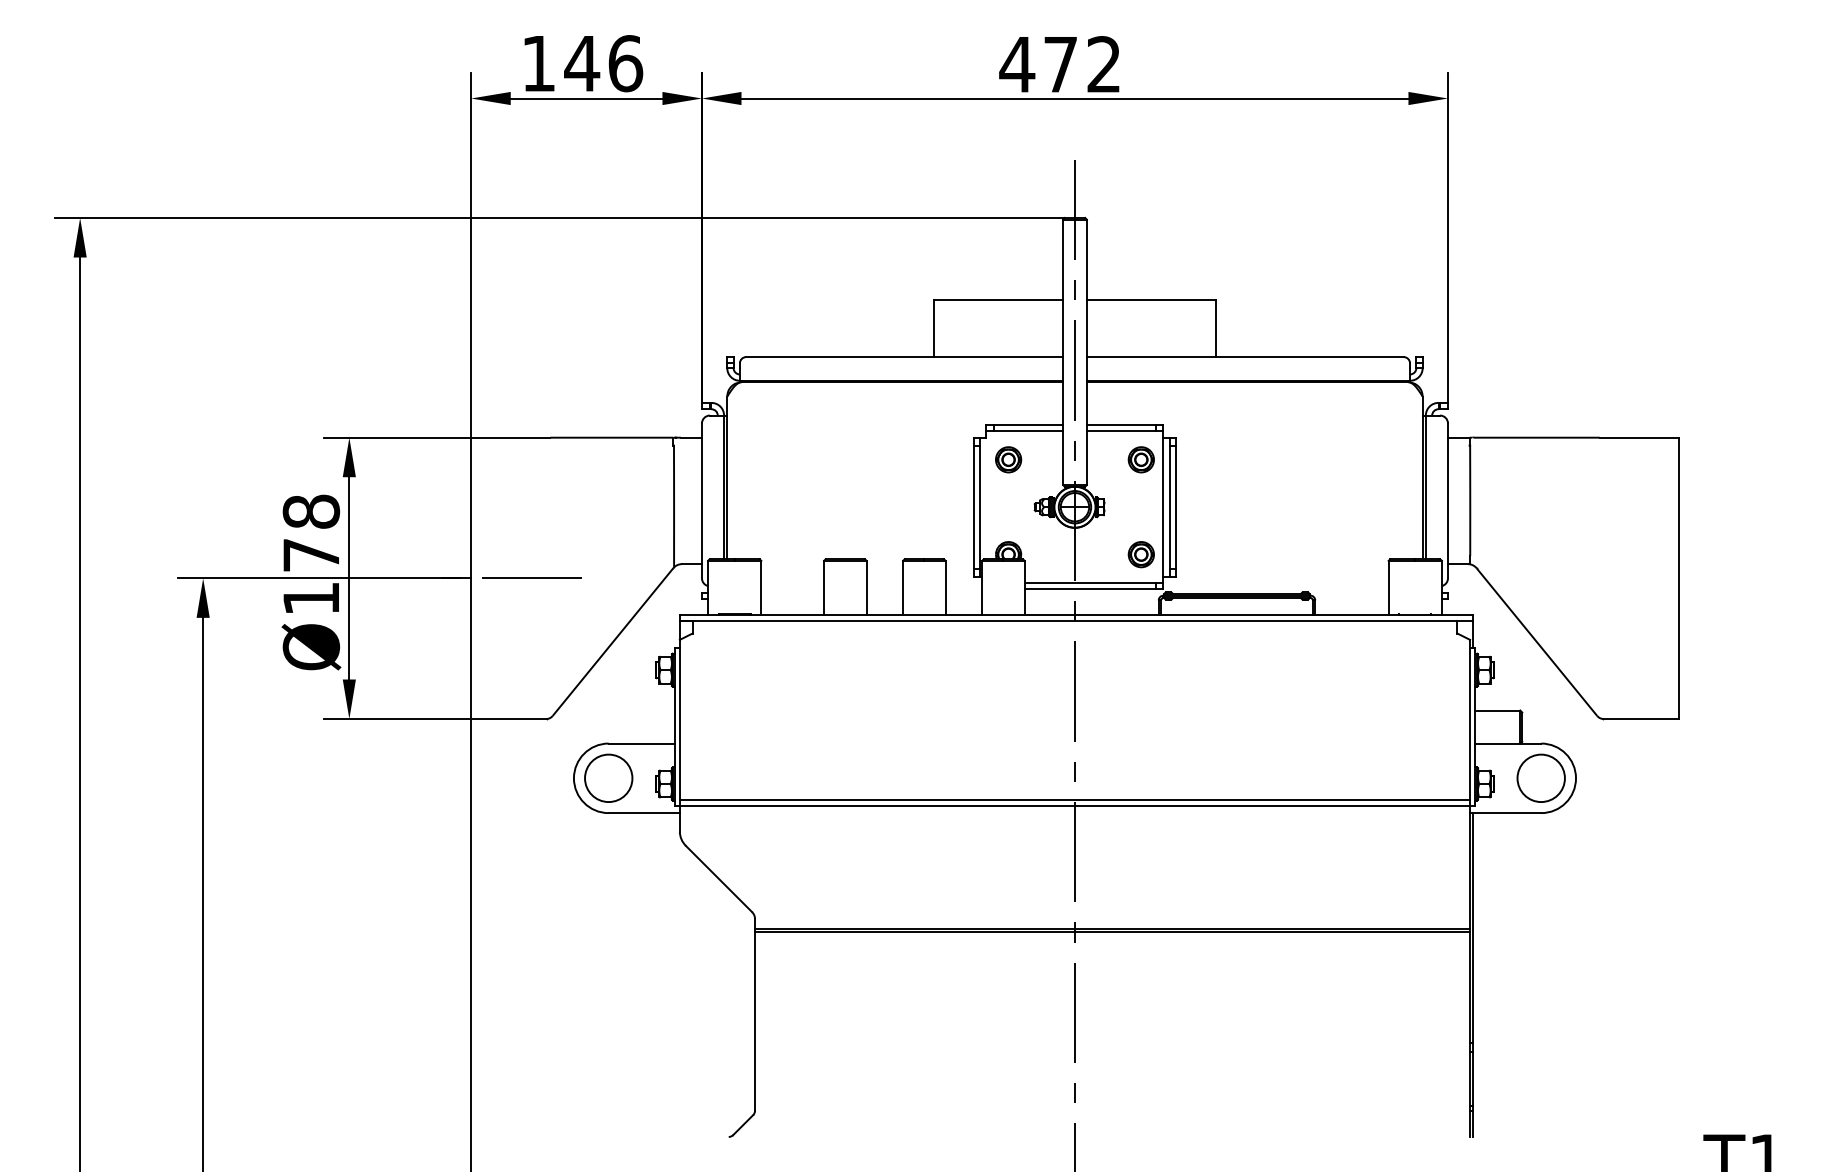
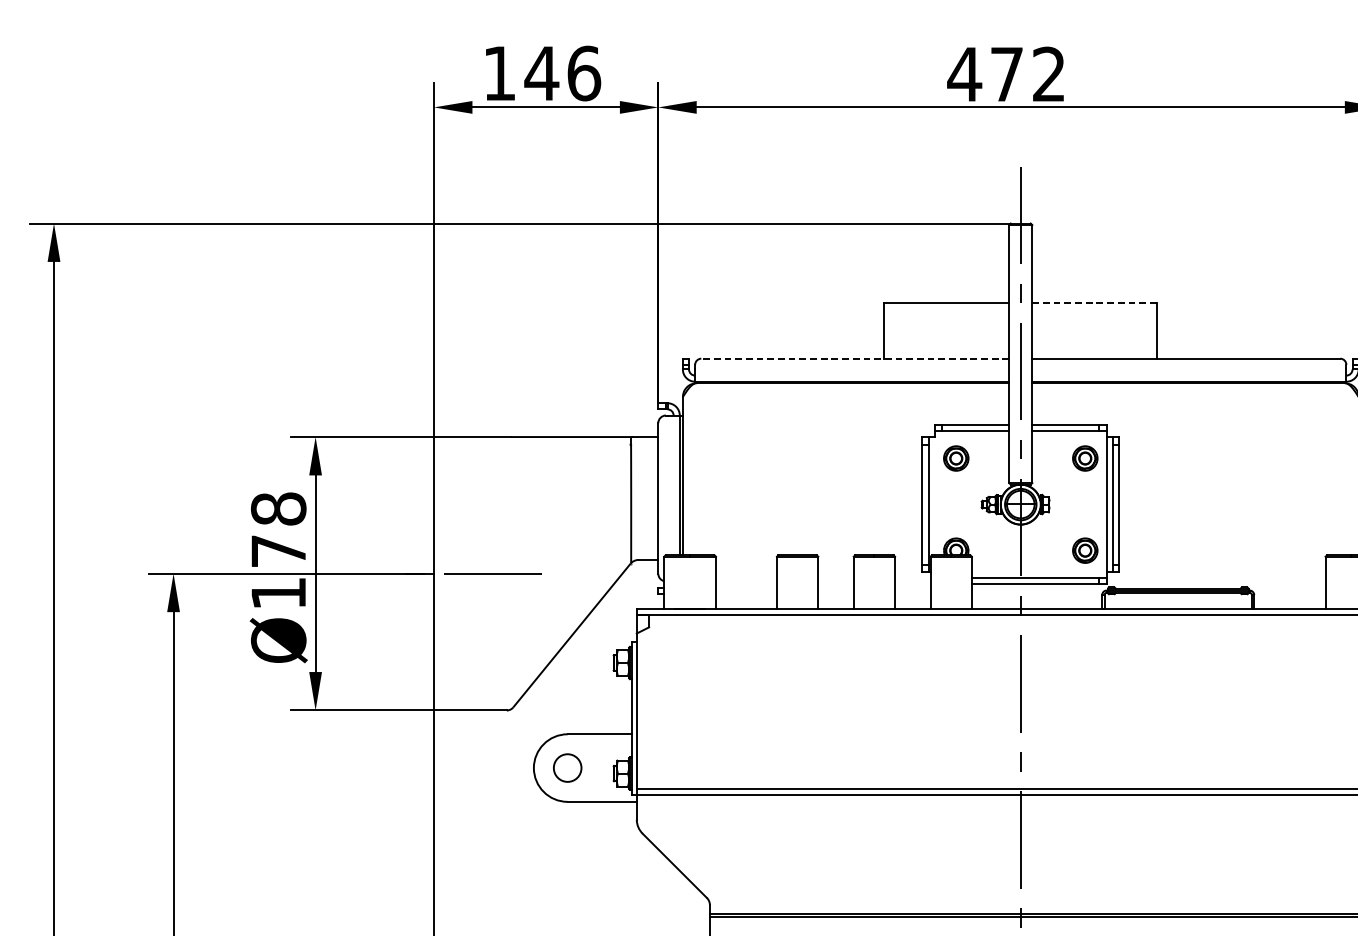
line: (1151, 300) -> (1095, 303), solid -> dashed
line: (904, 357) -> (855, 359), solid -> dashed
circle: (608, 778) -> (567, 768), size x0.6

